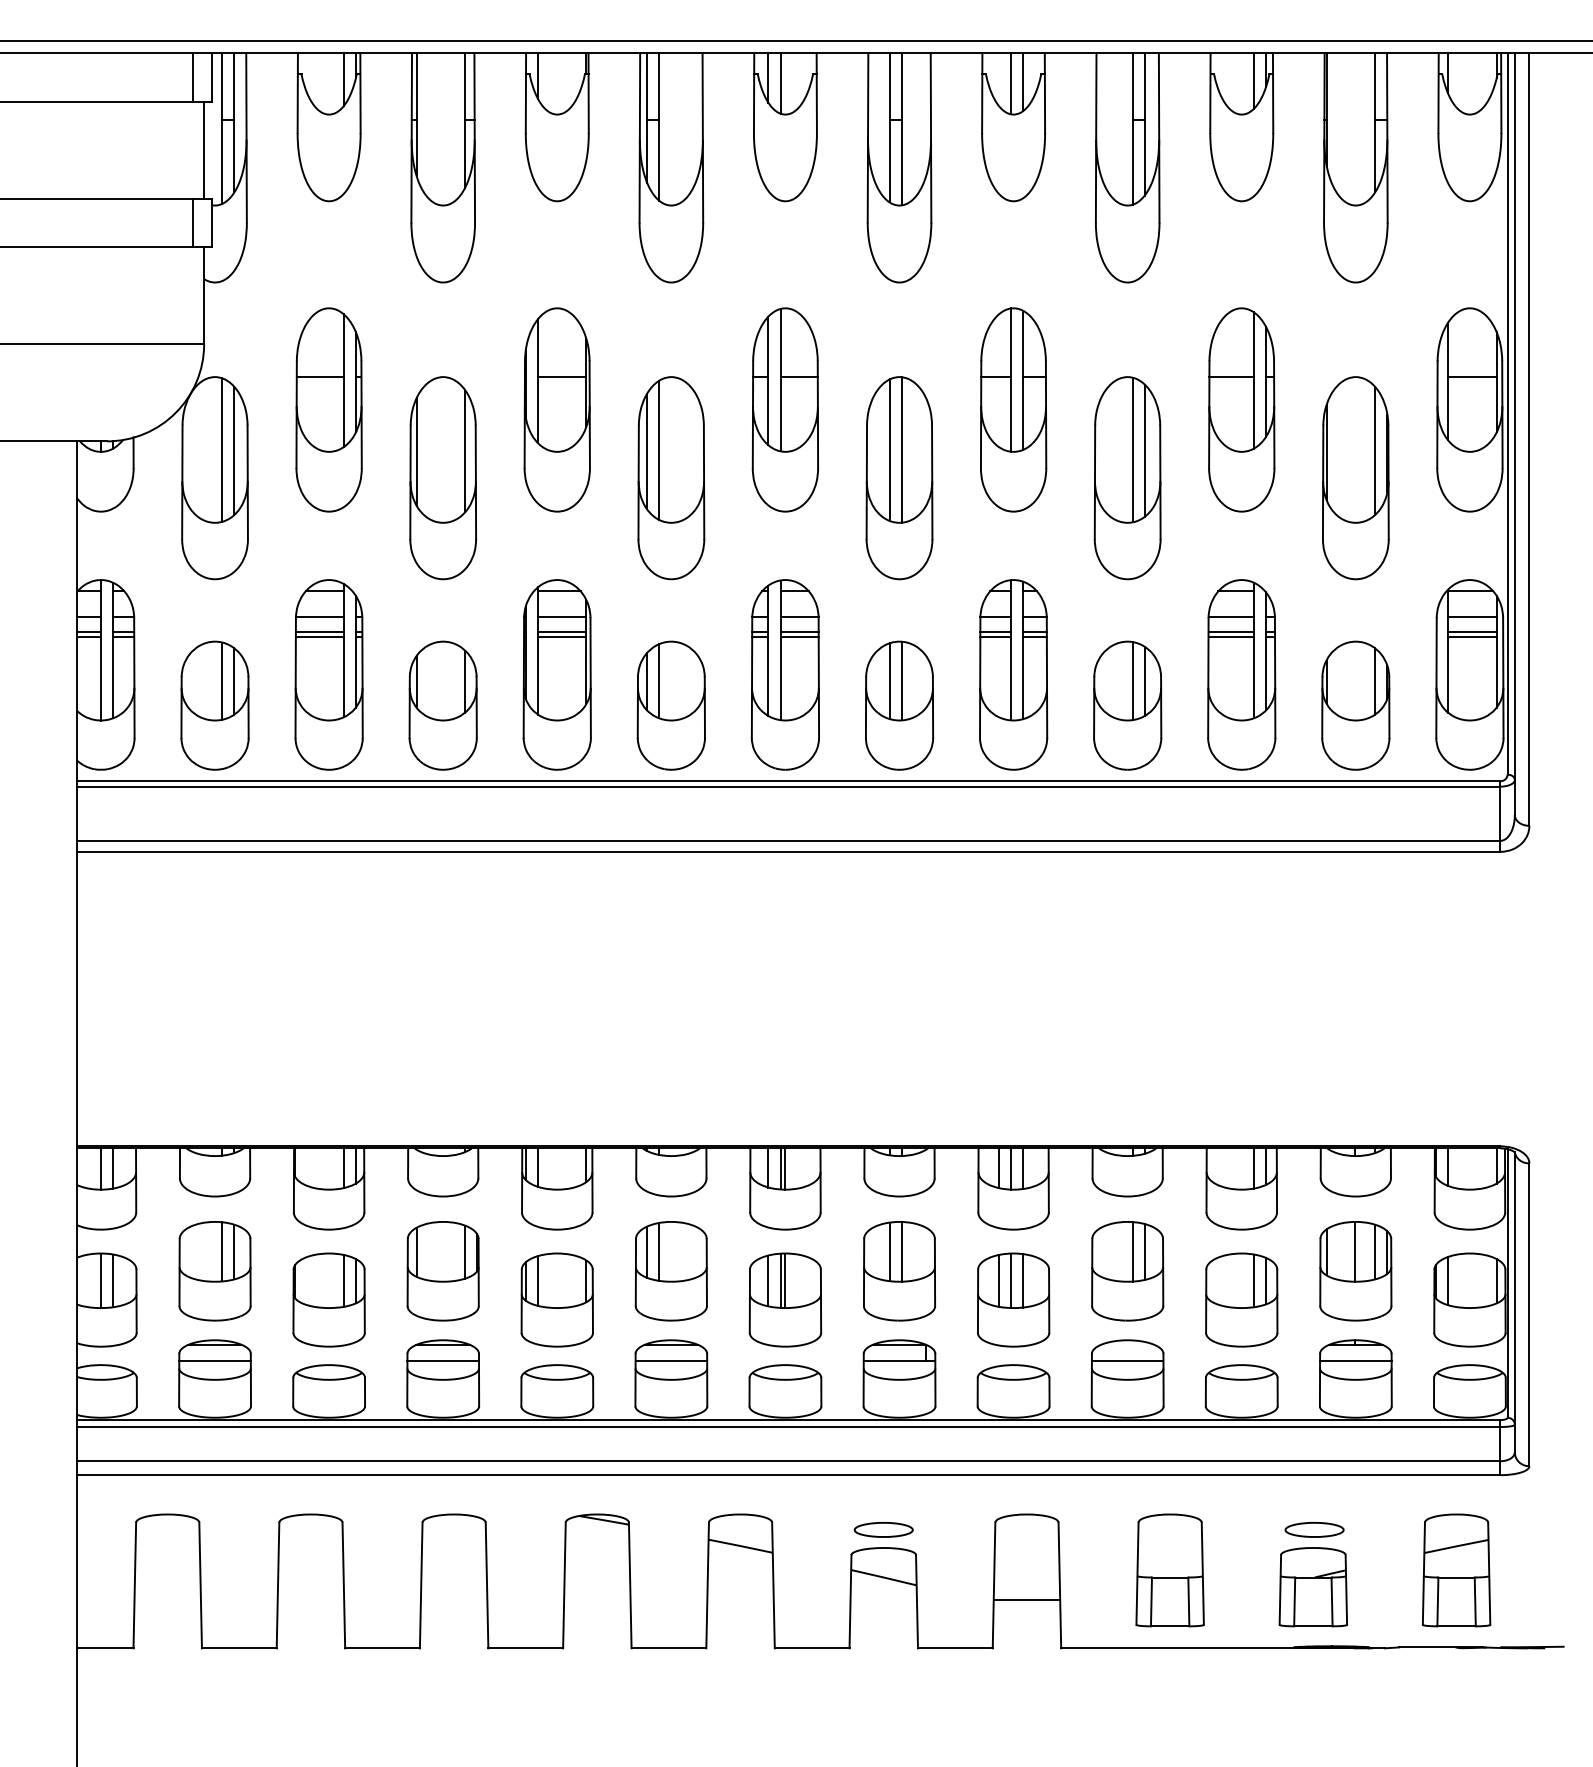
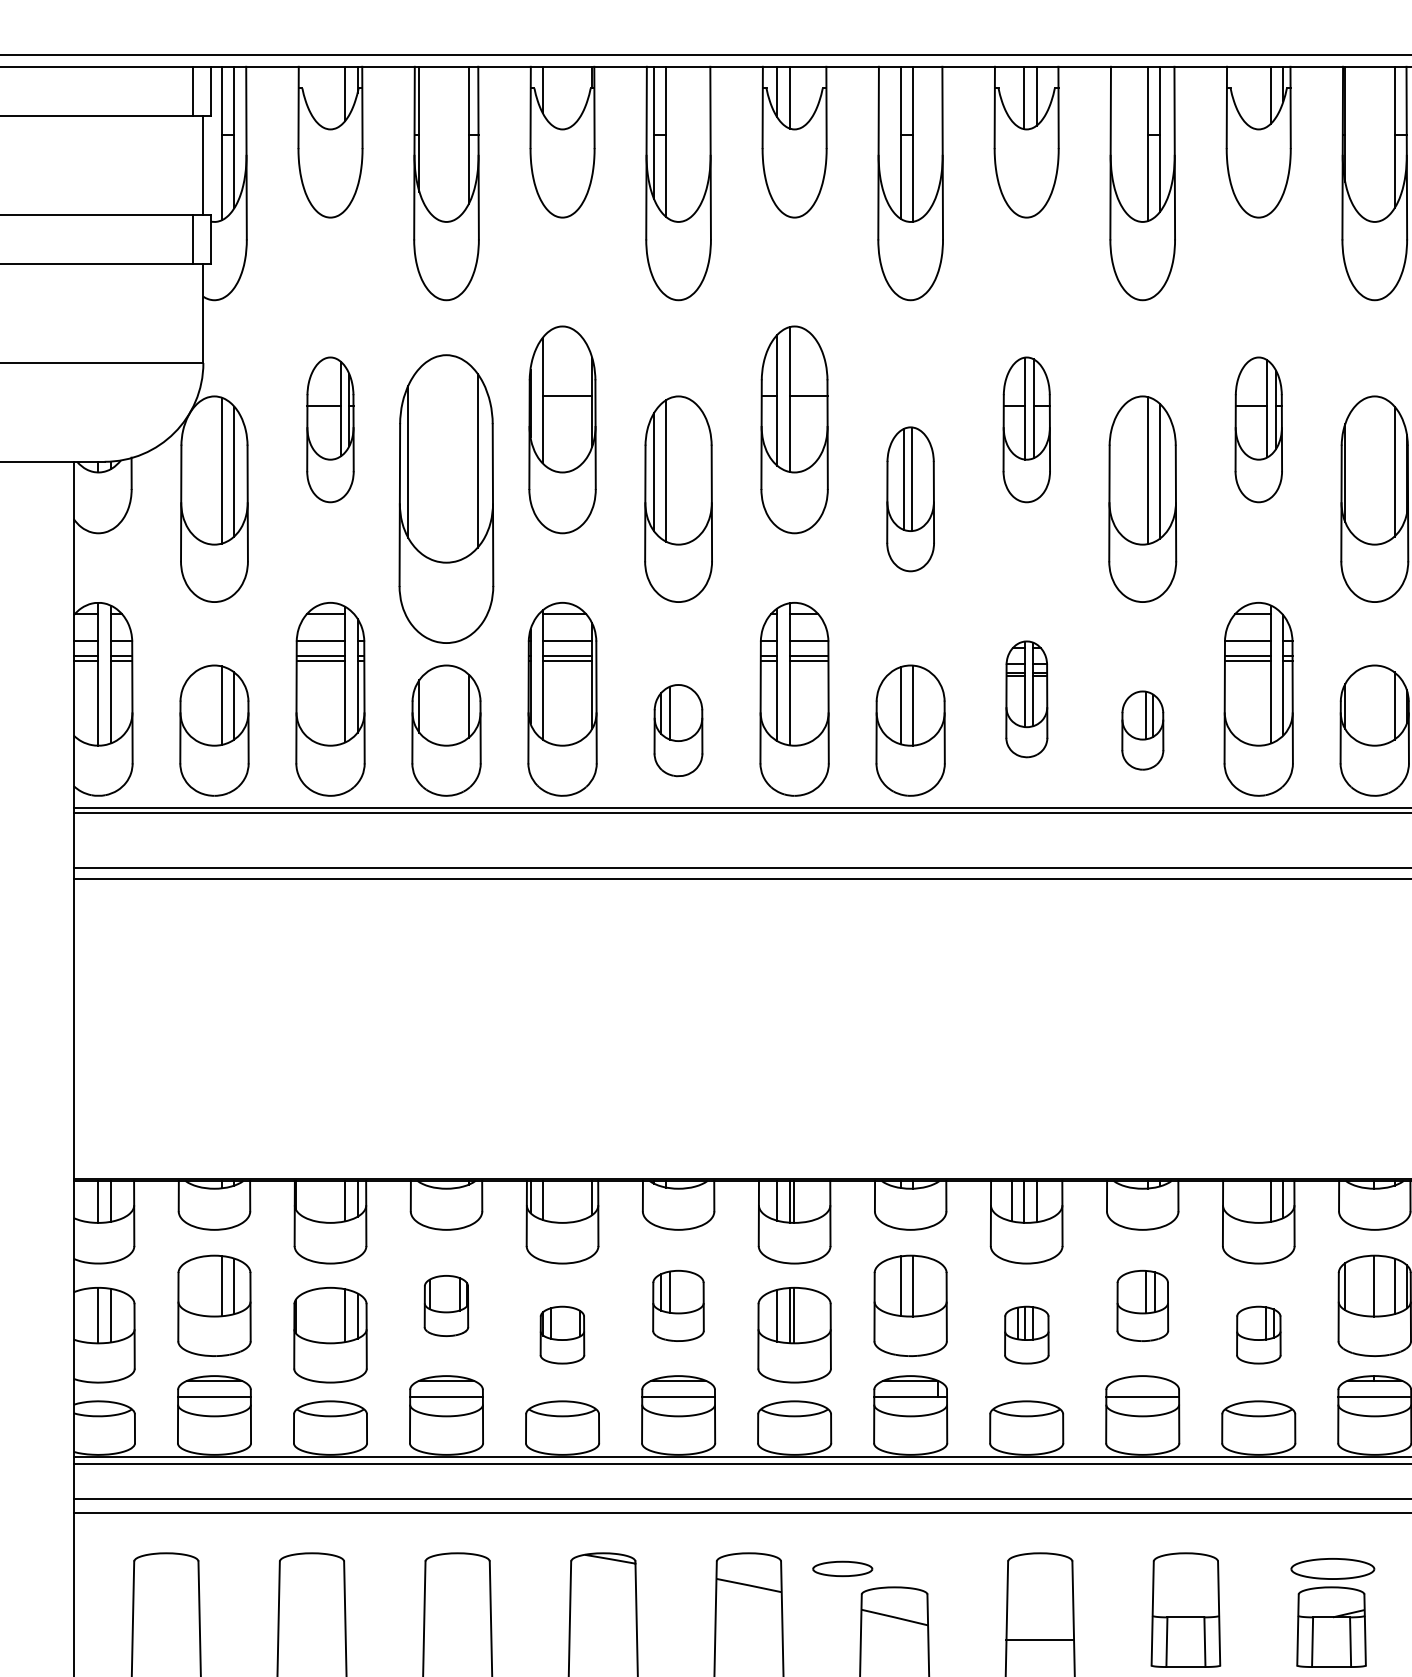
part: (328, 409) -> (329, 429), size x0.7
part: (1013, 409) -> (1026, 429), size x0.7
part: (1241, 409) -> (1258, 429), size x0.7
part: (443, 478) -> (446, 499), size x1.4
part: (899, 478) -> (910, 499), size x0.7
part: (1013, 674) -> (1026, 698), size x0.6
part: (670, 705) -> (677, 730), size x0.7
part: (1127, 705) -> (1142, 730), size x0.6
part: (442, 1271) -> (445, 1306), size x0.6
part: (670, 1271) -> (677, 1306), size x0.7
part: (1127, 1271) -> (1142, 1306), size x0.7
part: (556, 1299) -> (561, 1334), size x0.6
part: (1013, 1299) -> (1026, 1334), size x0.6
part: (1241, 1299) -> (1258, 1334), size x0.6
part: (883, 1529) -> (842, 1568), moved
part: (1314, 1529) -> (1332, 1568), size x1.4

